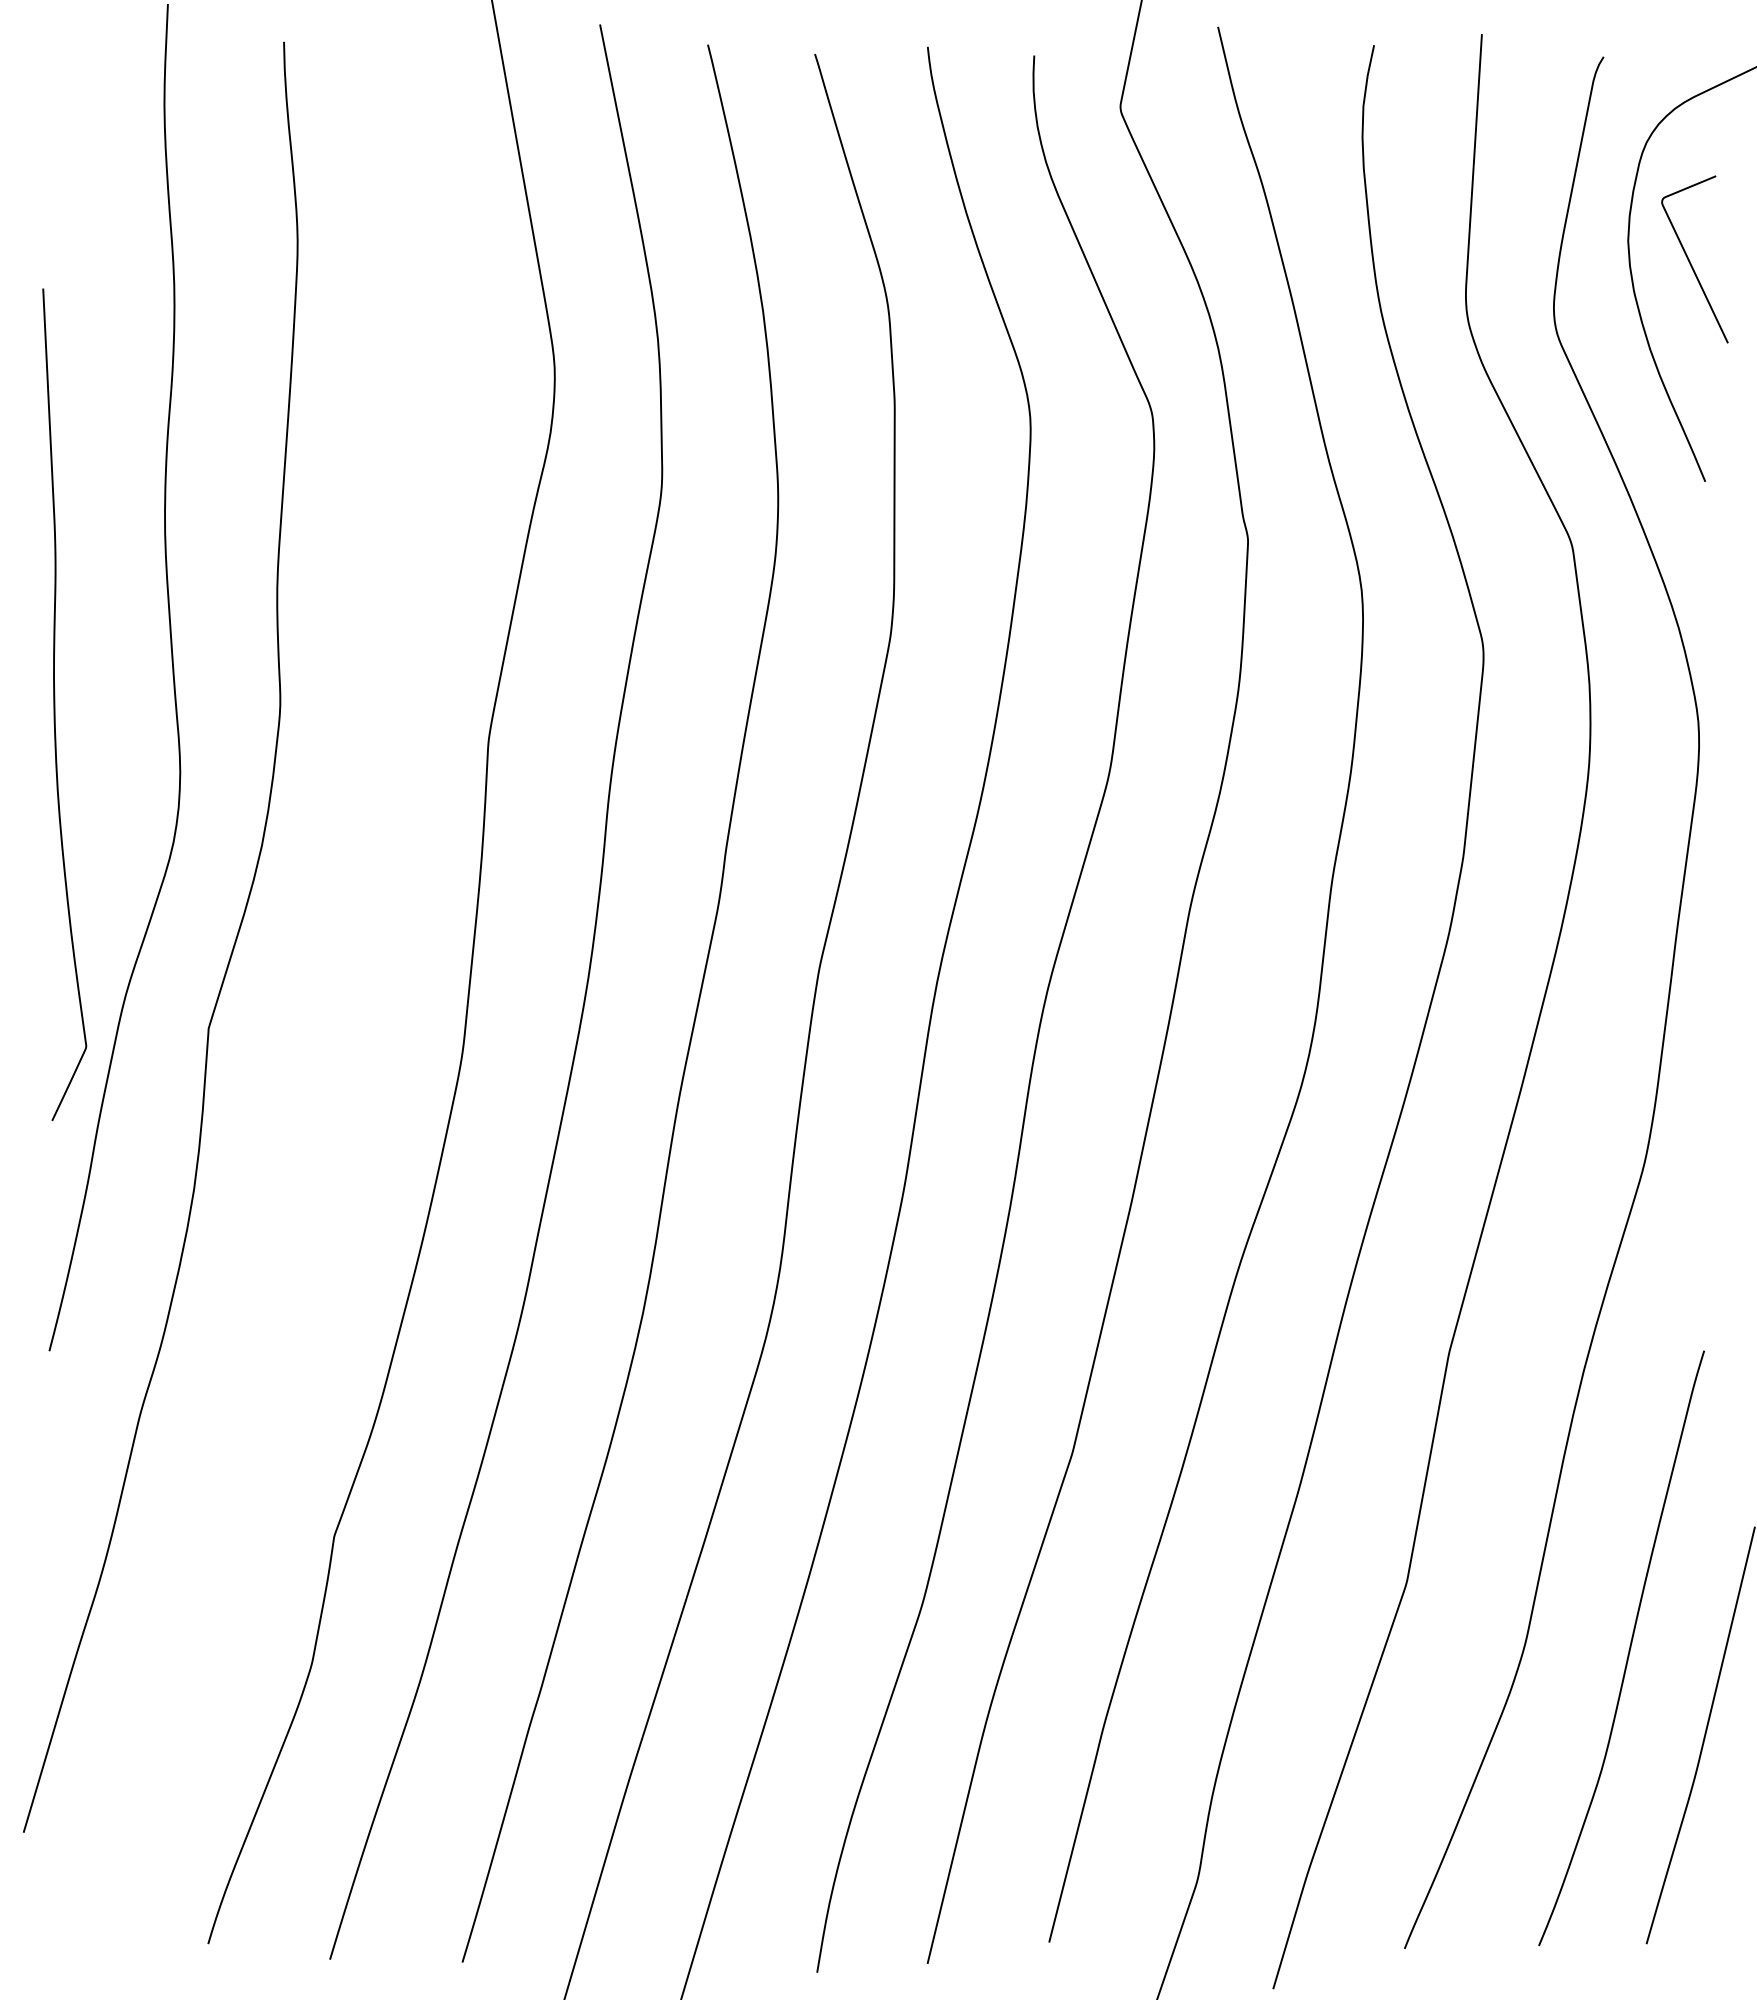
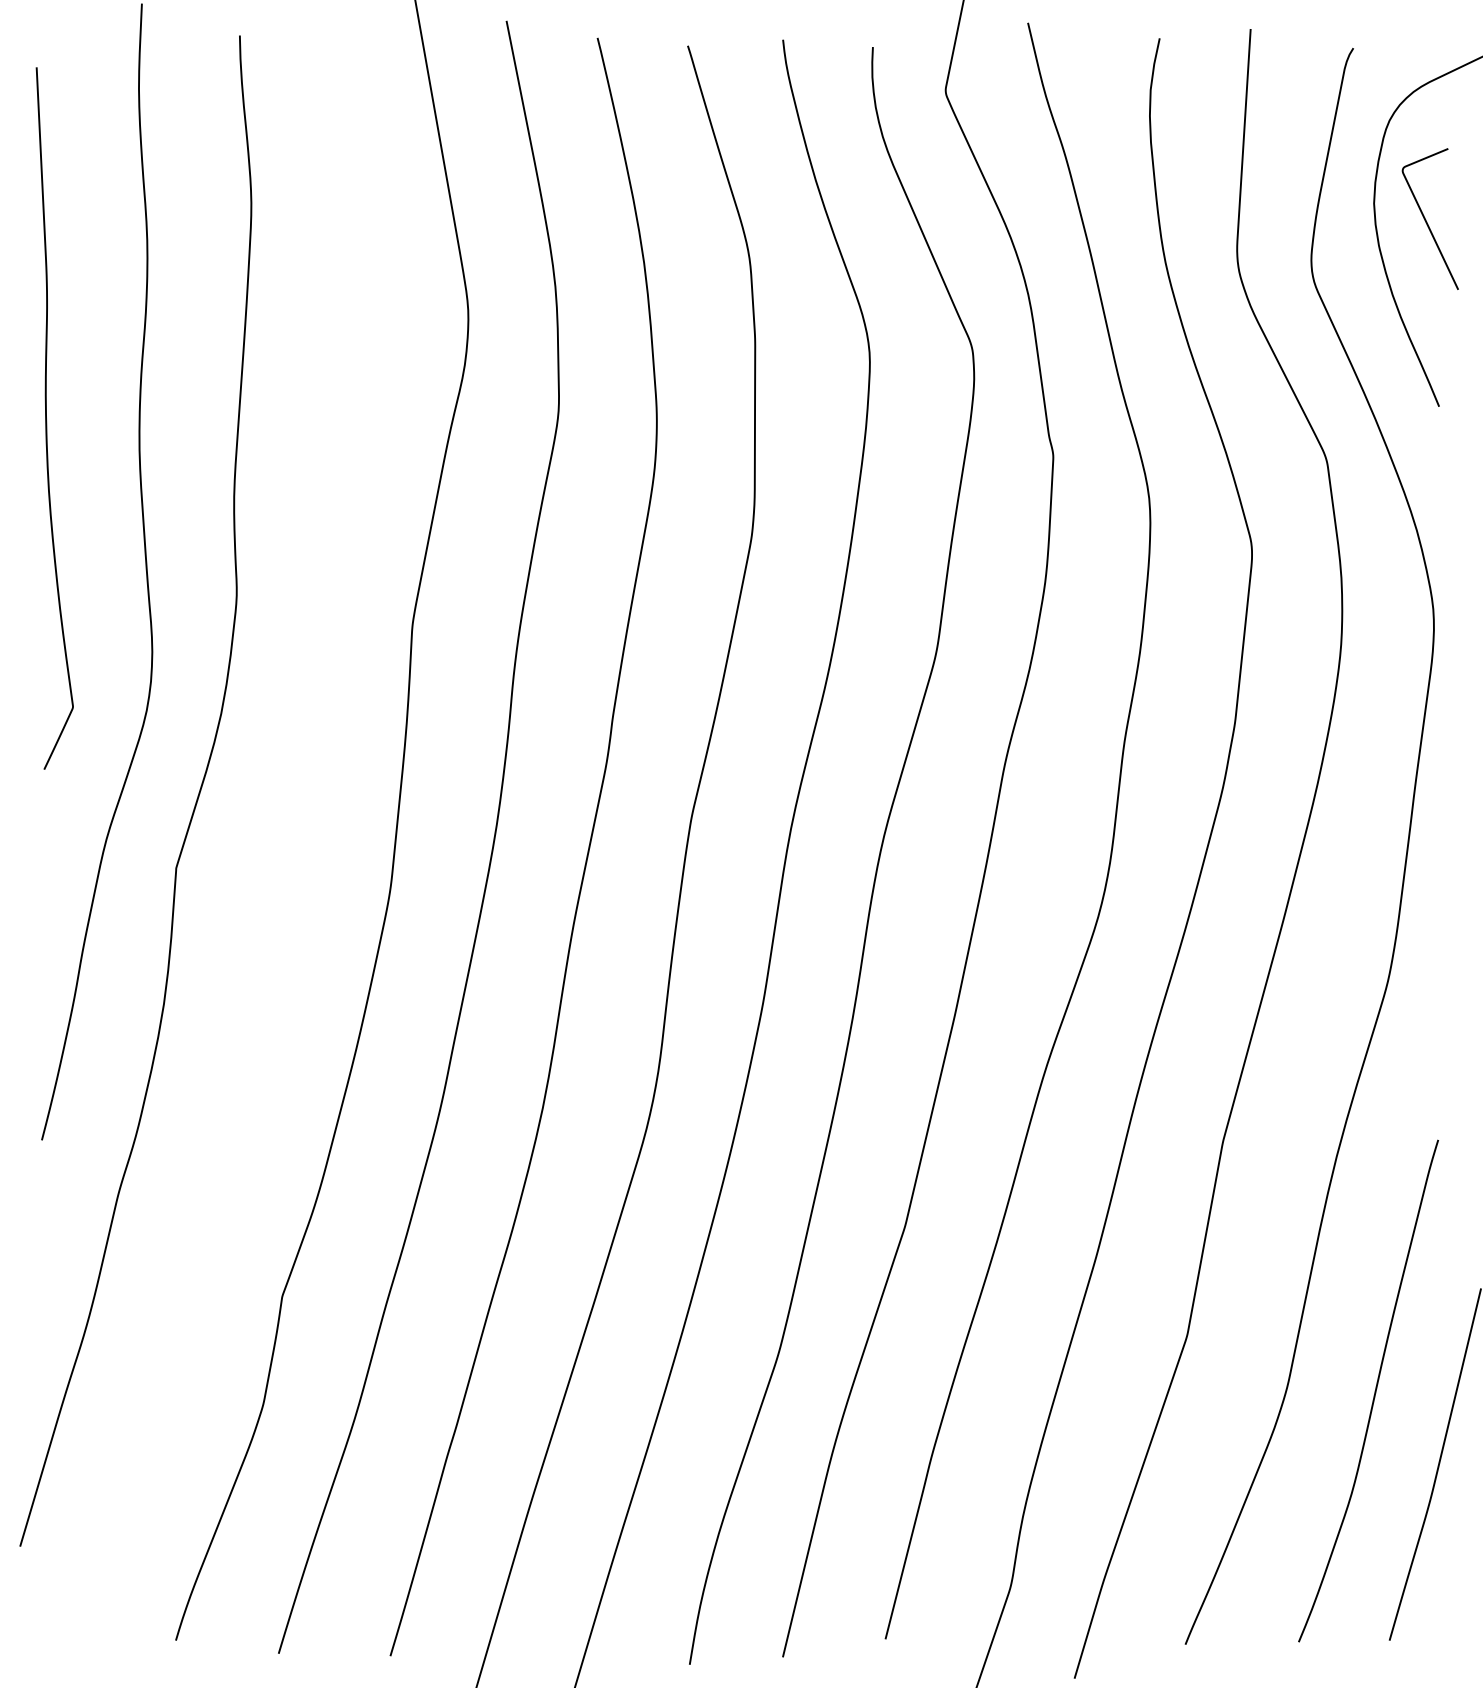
curve: (55, 704) -> (47, 418), moved

